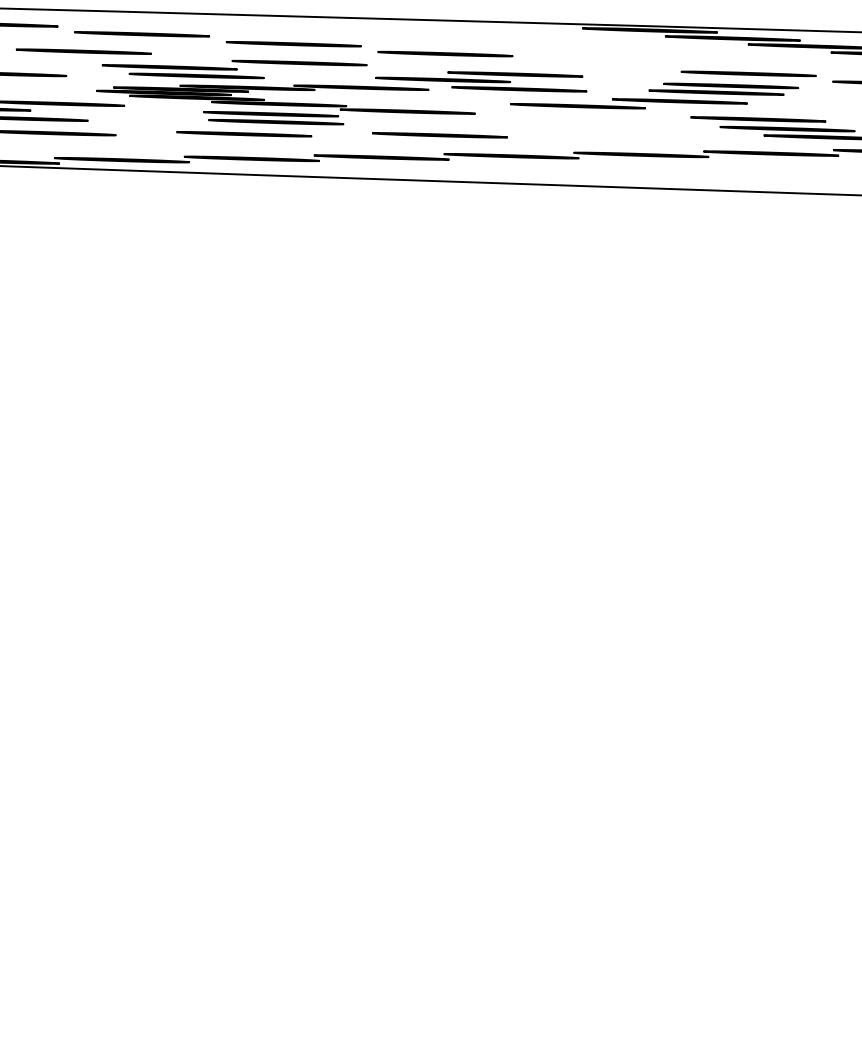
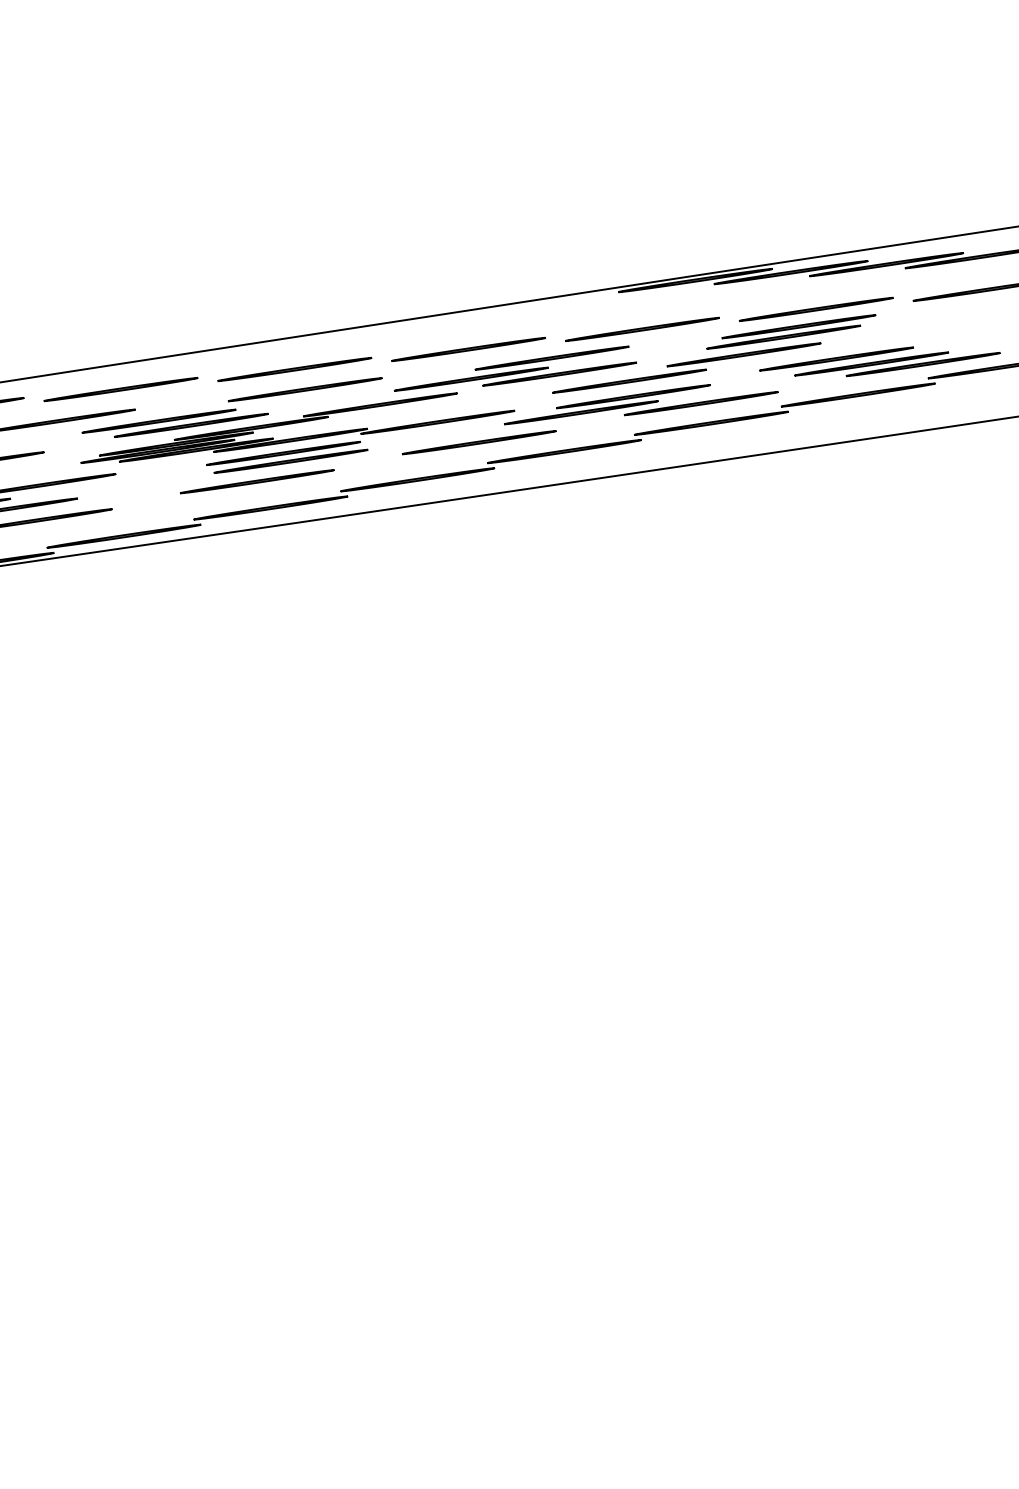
part: (597, 63) -> (642, 328), added
part: (584, 127) -> (641, 404), added

